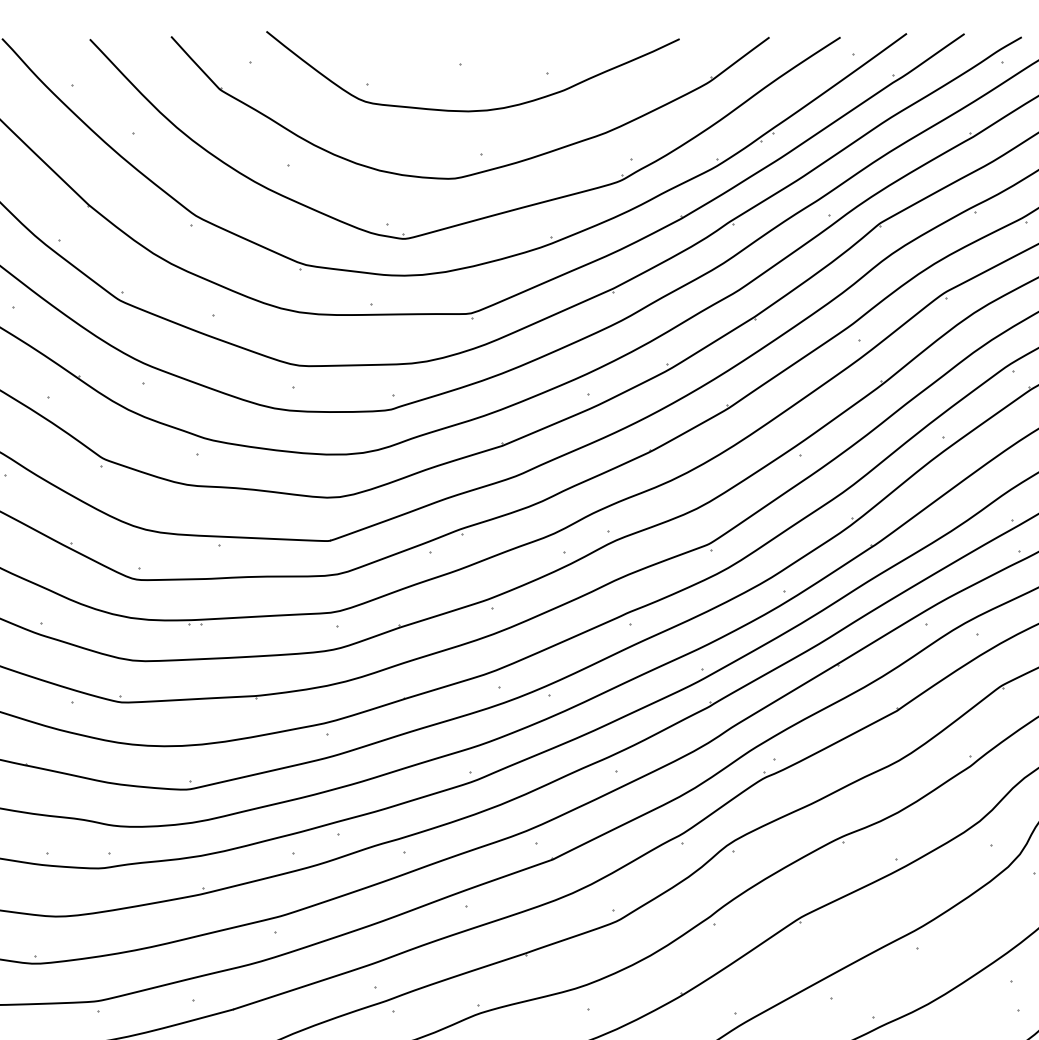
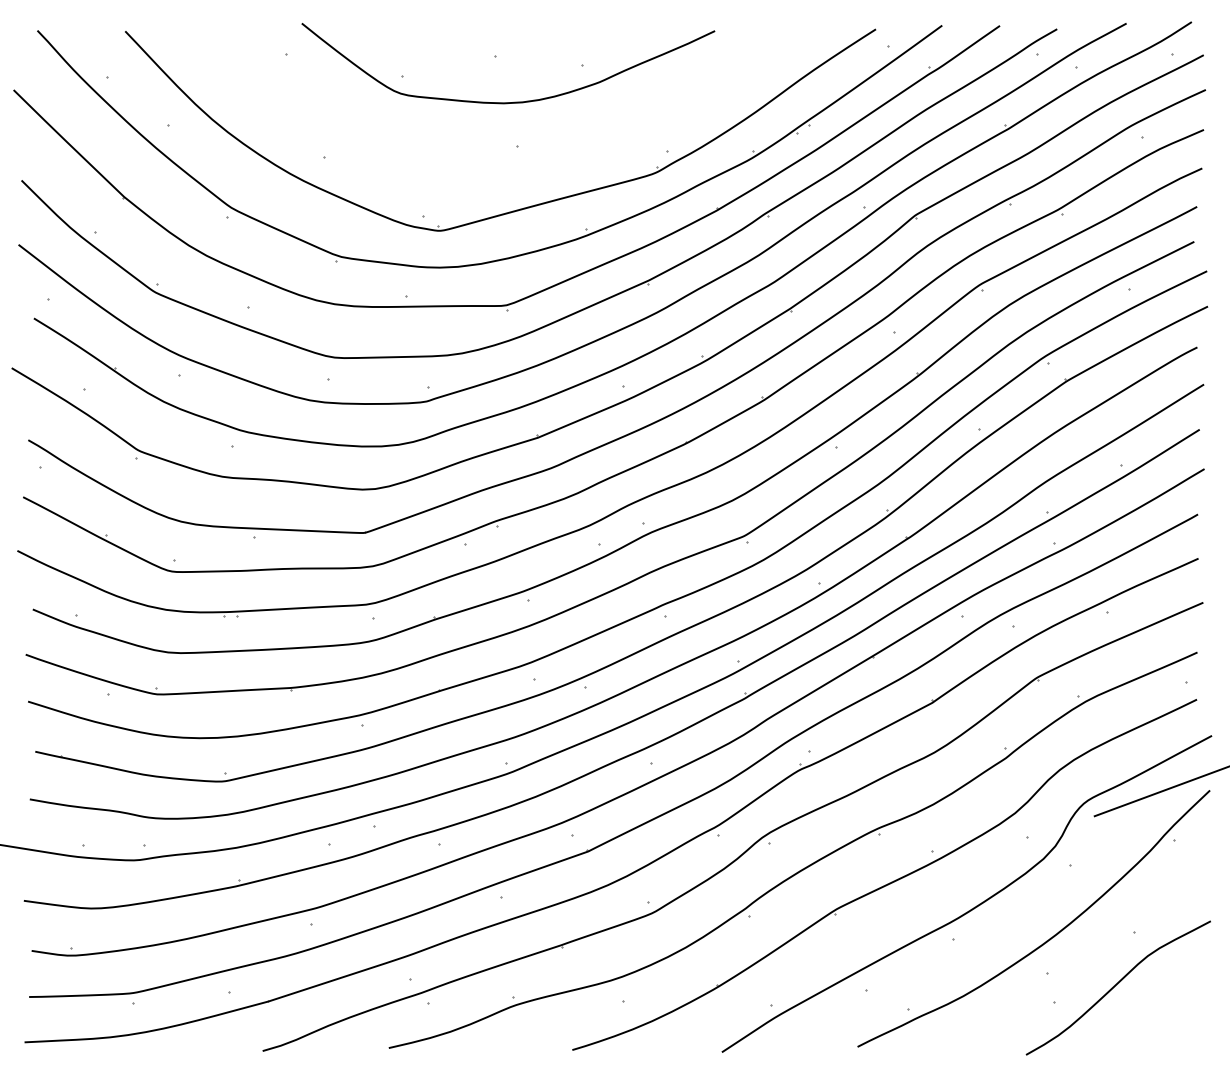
part: (487, 169) -> (522, 161), removed

